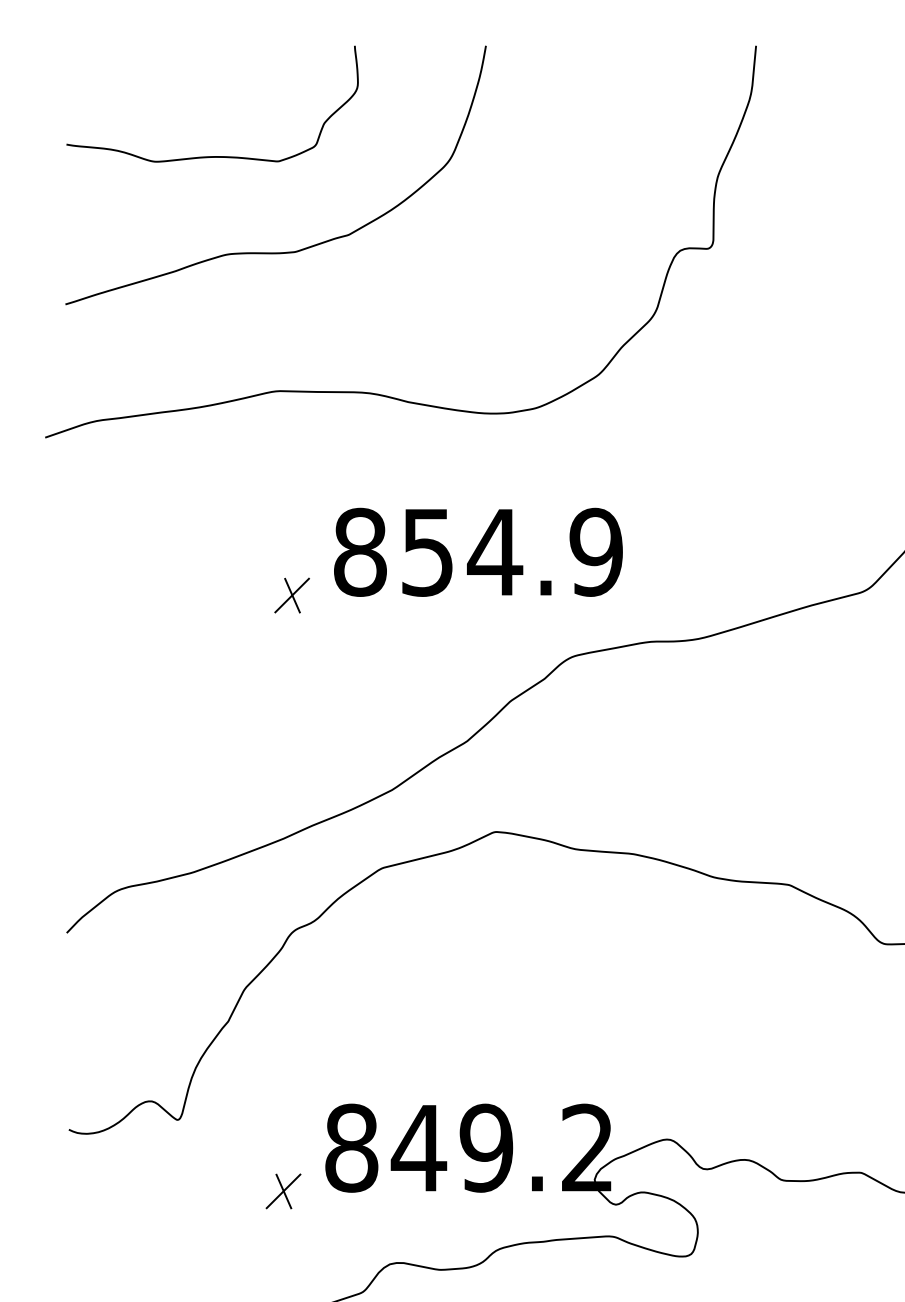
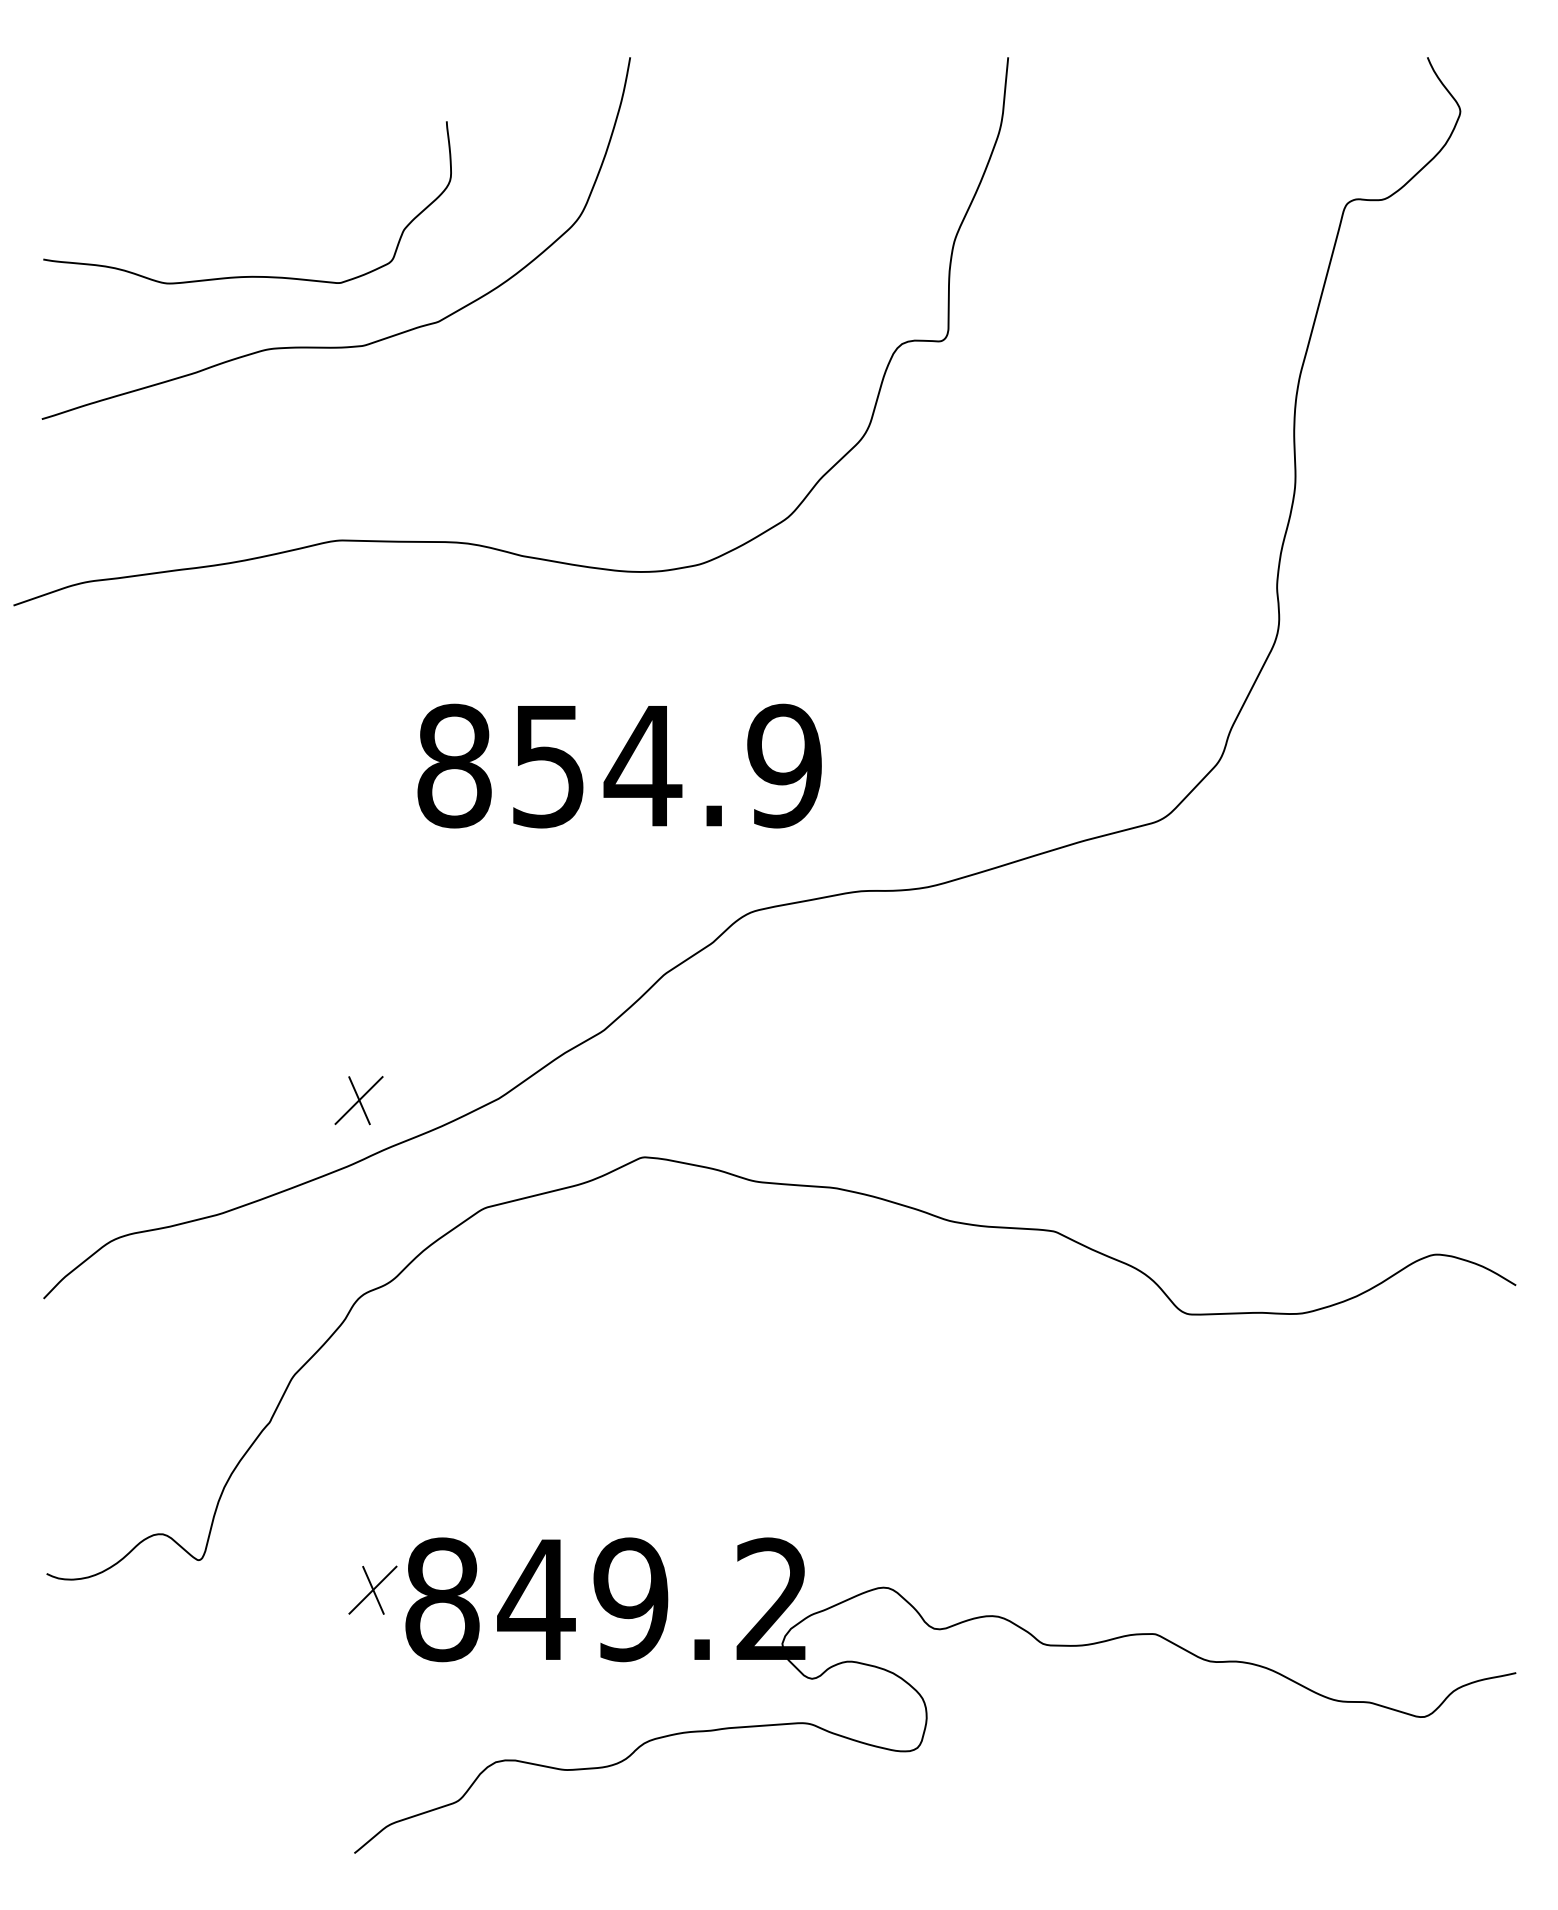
curve: (215, 156) -> (251, 275), moved
part: (291, 595) -> (358, 1100), moved
part: (283, 1190) -> (372, 1589), moved

